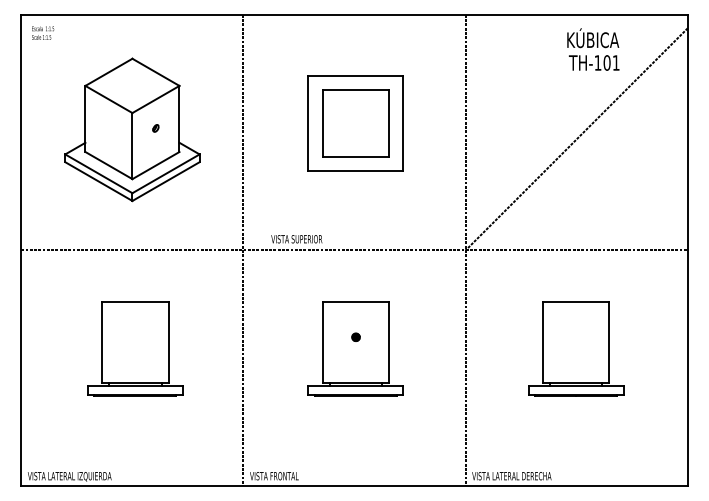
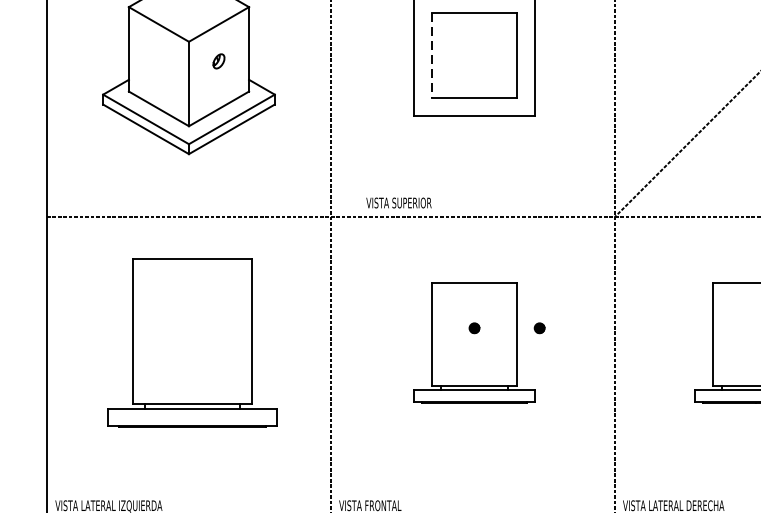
line: (322, 124) -> (431, 56), solid -> dashed
part: (155, 128) -> (218, 61), size x1.6
part: (406, 336) -> (539, 327), added
part: (135, 348) -> (192, 342), size x1.4

